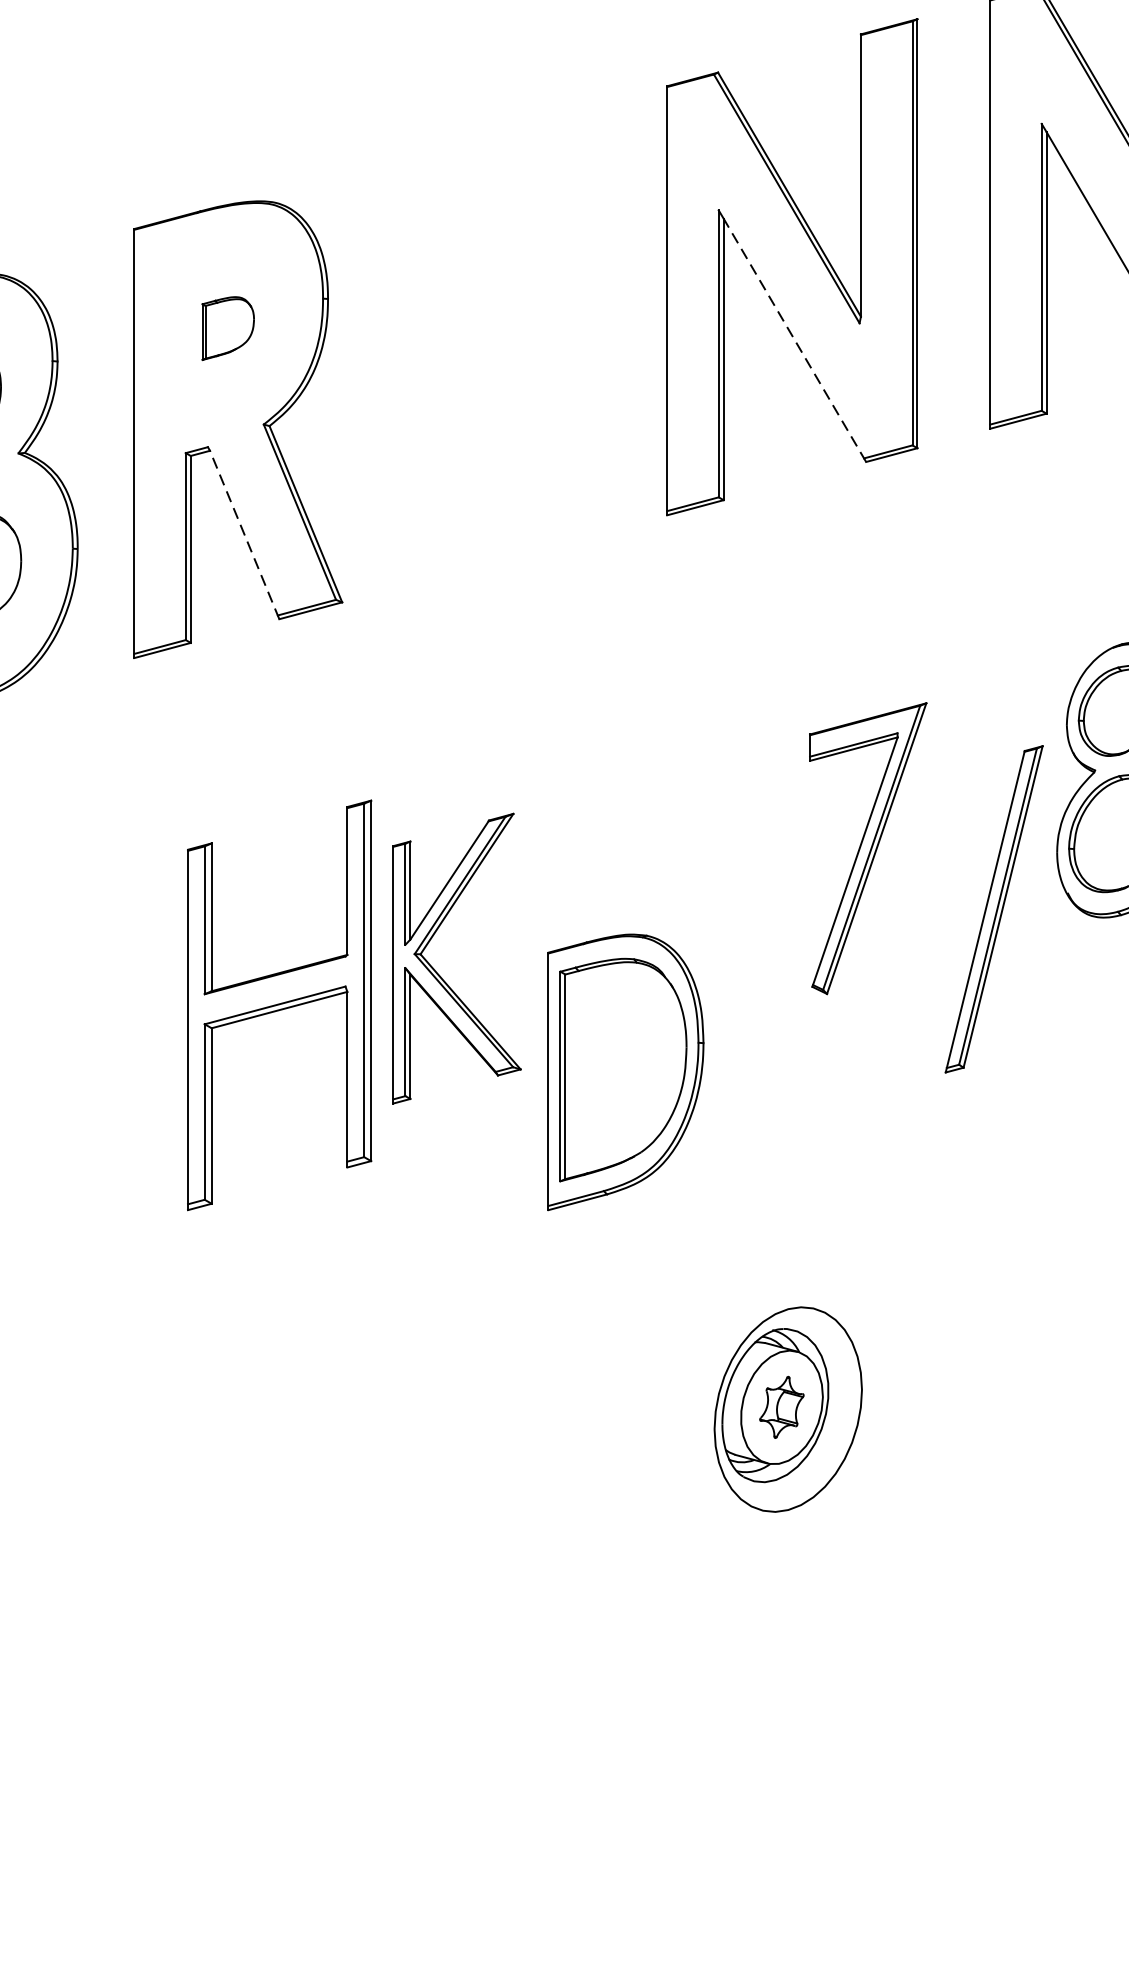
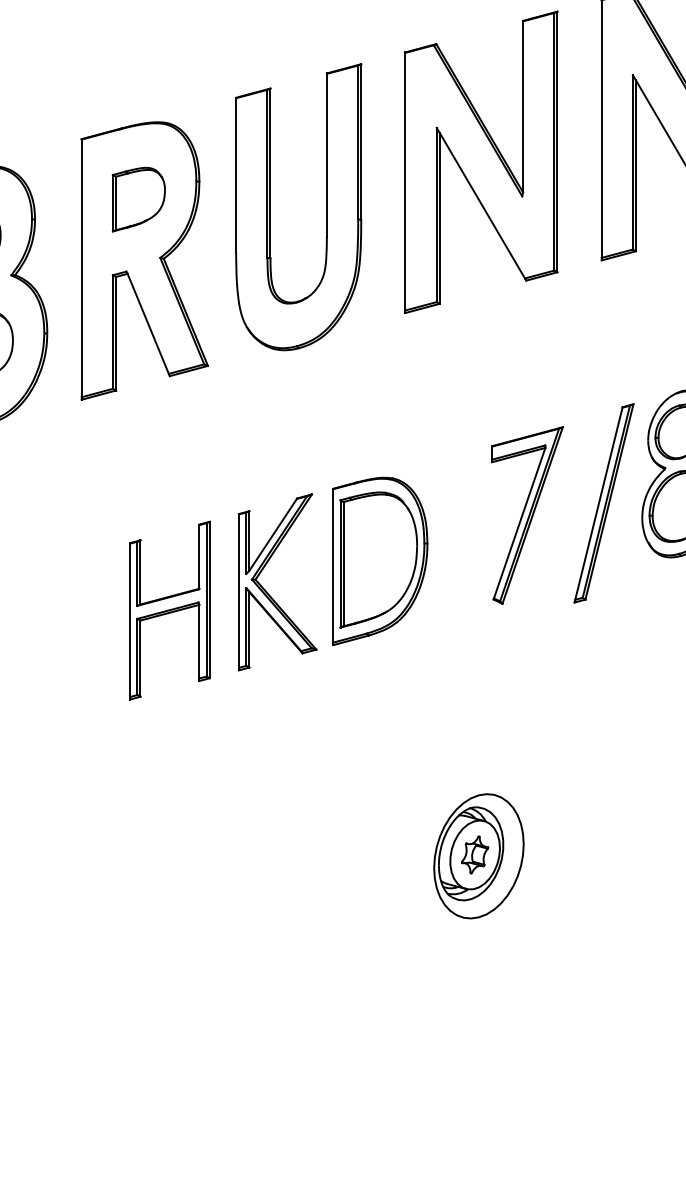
part: (227, 328) -> (138, 199), size x1.67
line: (794, 339) -> (482, 206), dashed -> solid
part: (445, 341) -> (270, 207), added
line: (244, 534) -> (148, 324), dashed -> solid
part: (993, 909) -> (603, 503), moved
part: (278, 1004) -> (169, 610), size x0.71
part: (626, 1072) -> (380, 561), moved

